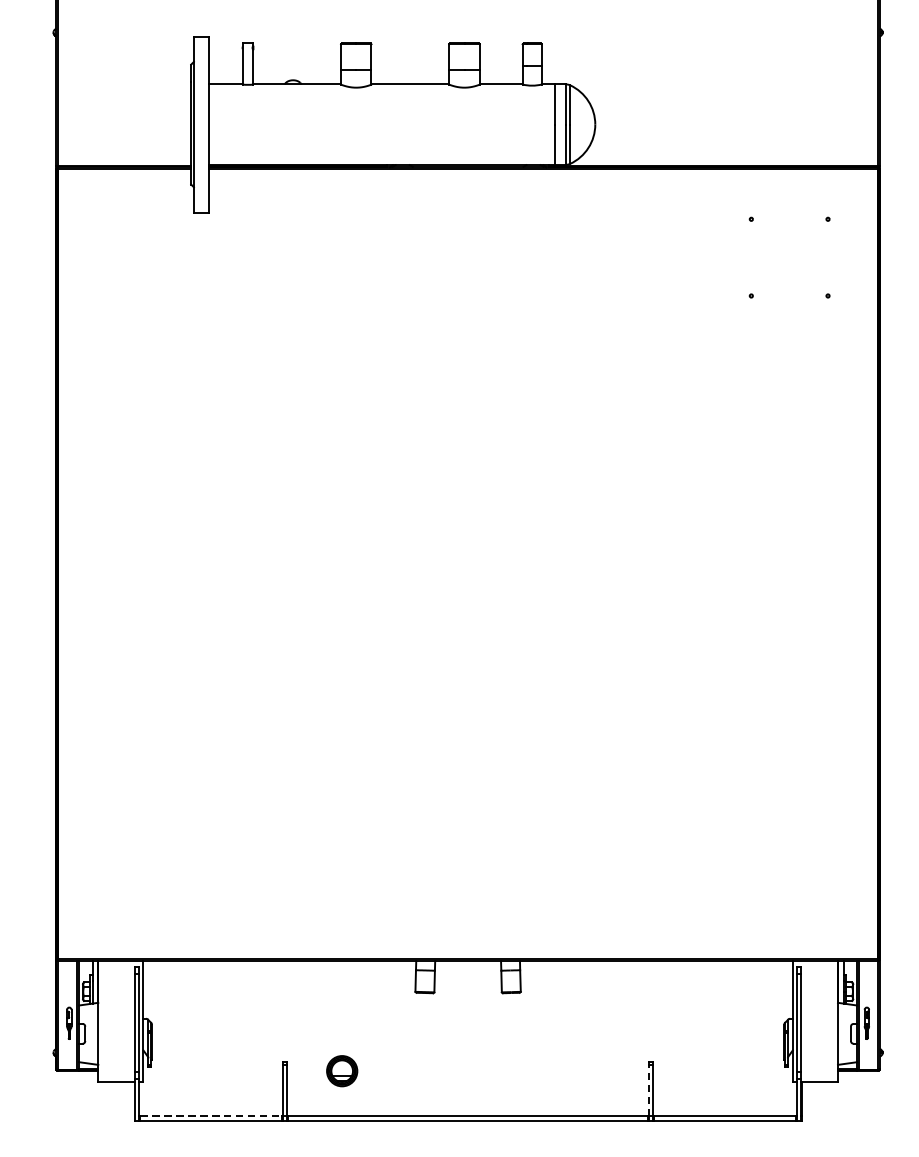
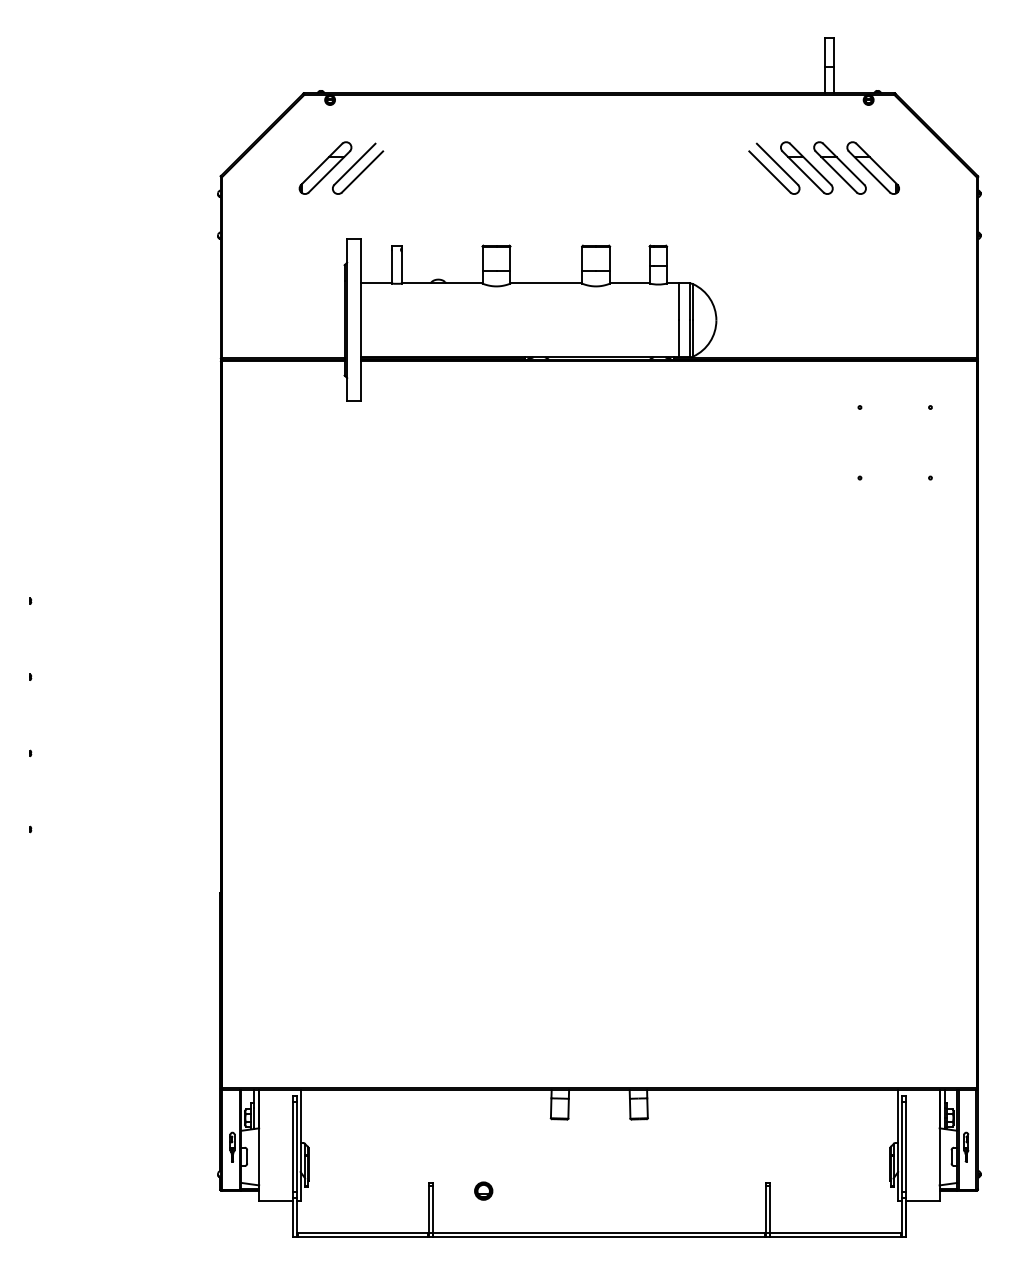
part: (342, 1070) -> (483, 1190), size x0.62
line: (648, 1089) -> (765, 1208), dashed -> solid
line: (211, 1116) -> (363, 1232), dashed -> solid

